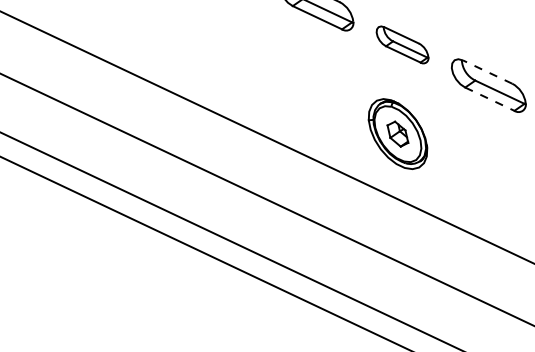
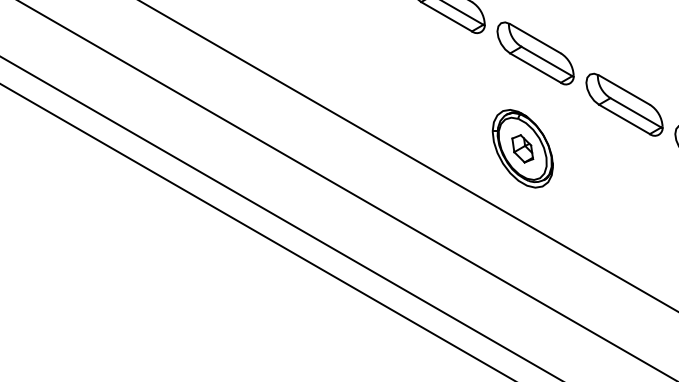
part: (402, 44) -> (535, 53), size x1.43
line: (487, 71) -> (624, 89), dashed -> solid
line: (489, 99) -> (624, 119), dashed -> solid

